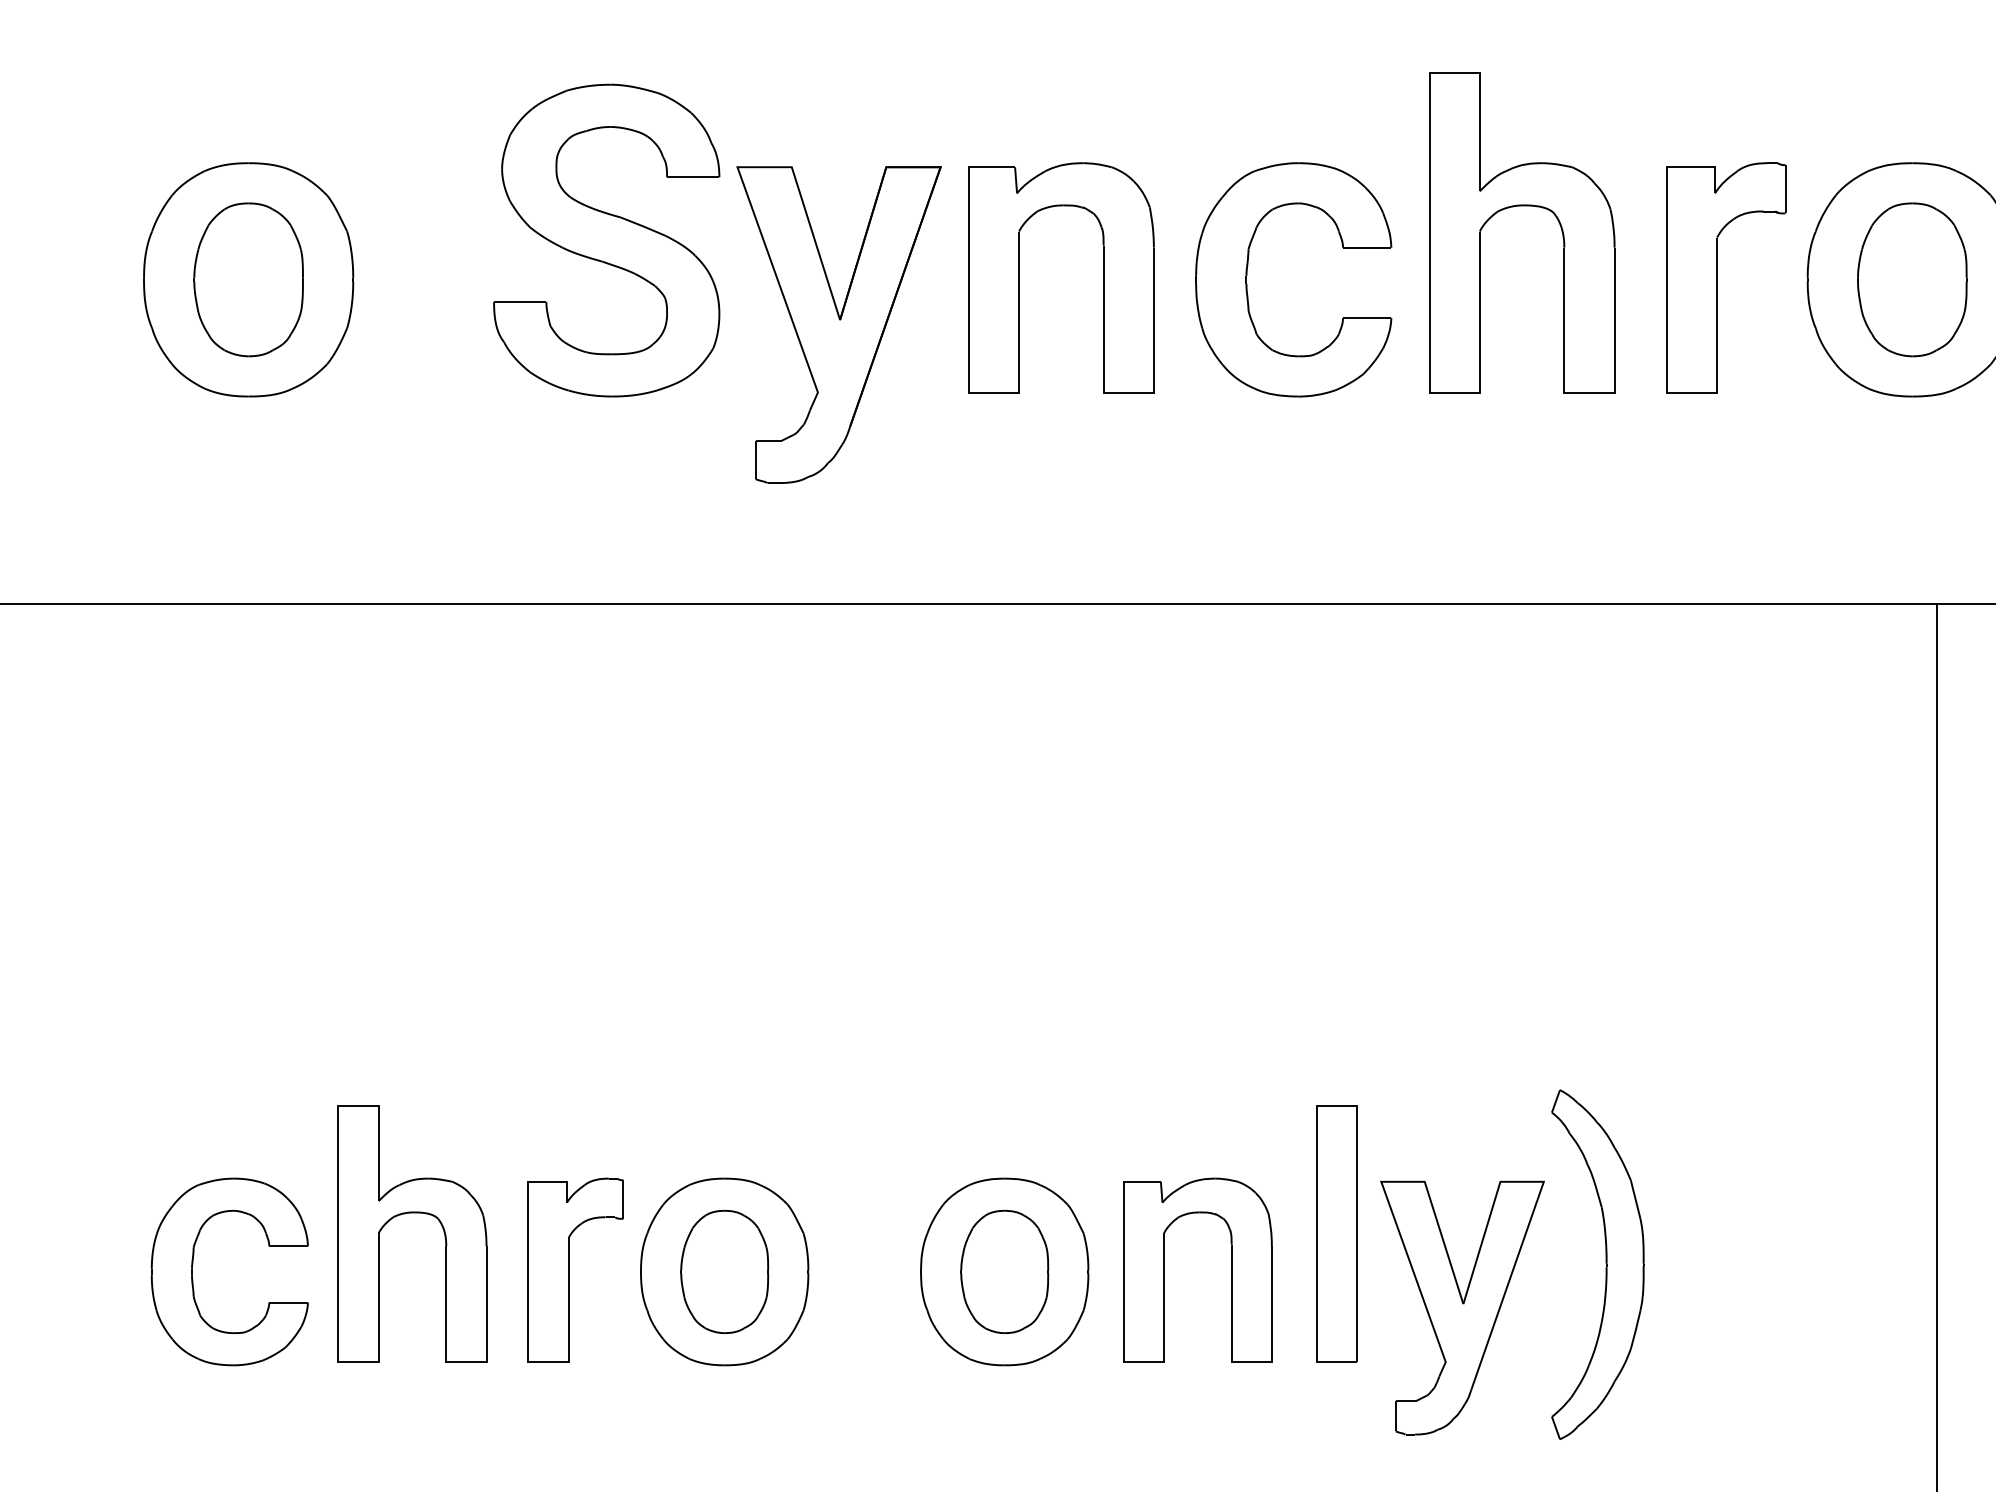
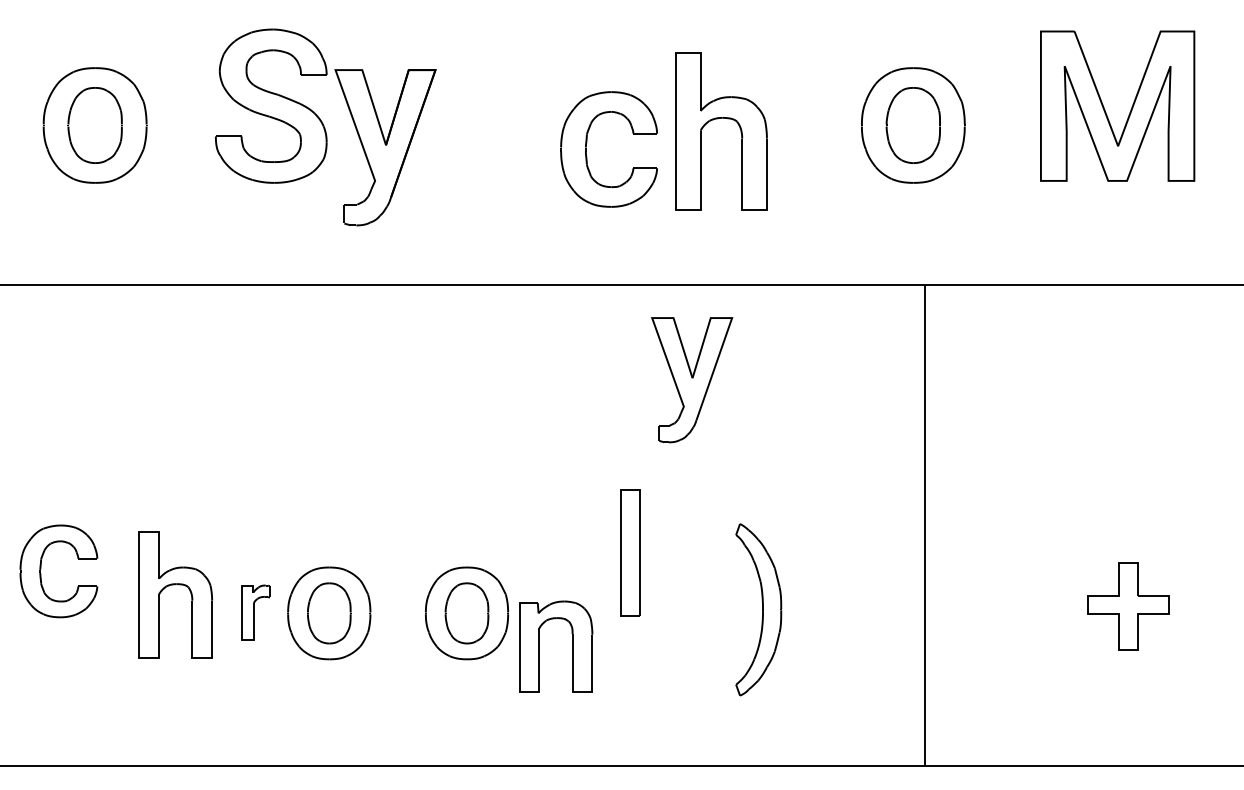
part: (1514, 208) -> (717, 119), moved
part: (1019, 277) -> (474, 124), removed
part: (1725, 277) -> (821, 124), removed
part: (1247, 279) -> (586, 149), moved
part: (1337, 1233) -> (630, 552), moved
part: (194, 1268) -> (41, 569), moved
part: (574, 1270) -> (255, 612), size x0.6
part: (1231, 1270) -> (572, 646), moved
part: (1463, 1308) -> (692, 380), moved

